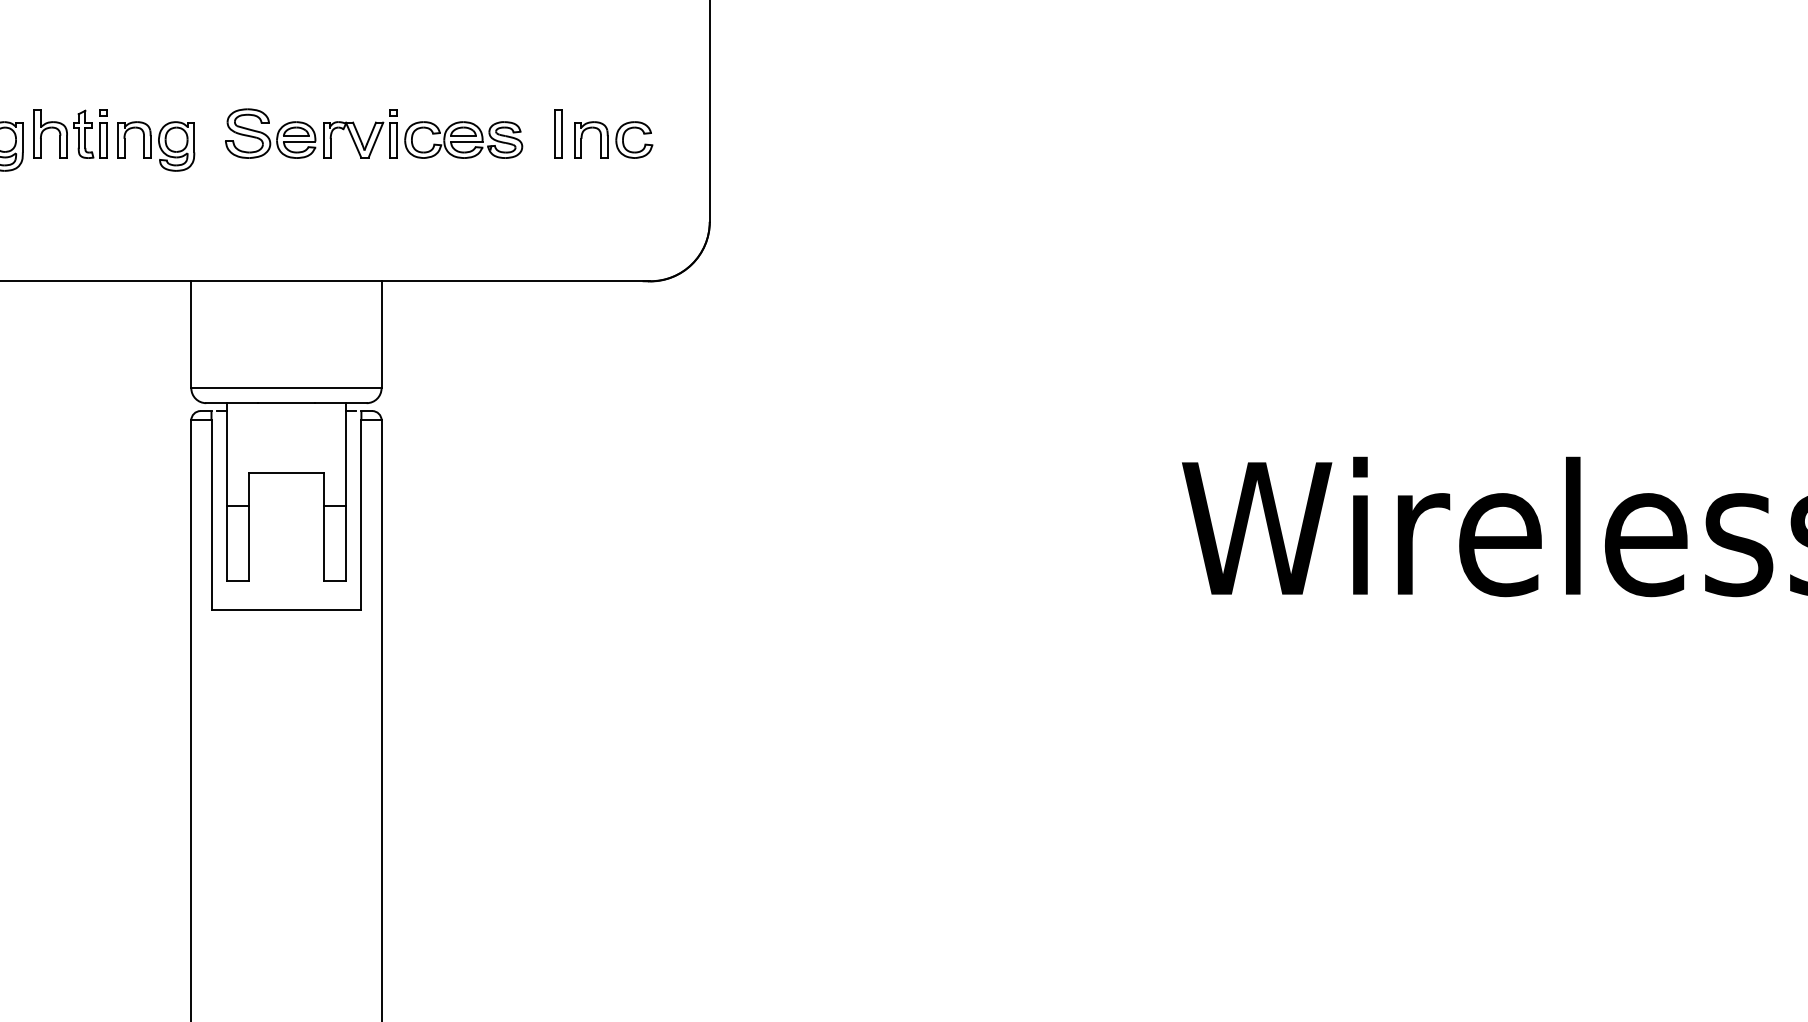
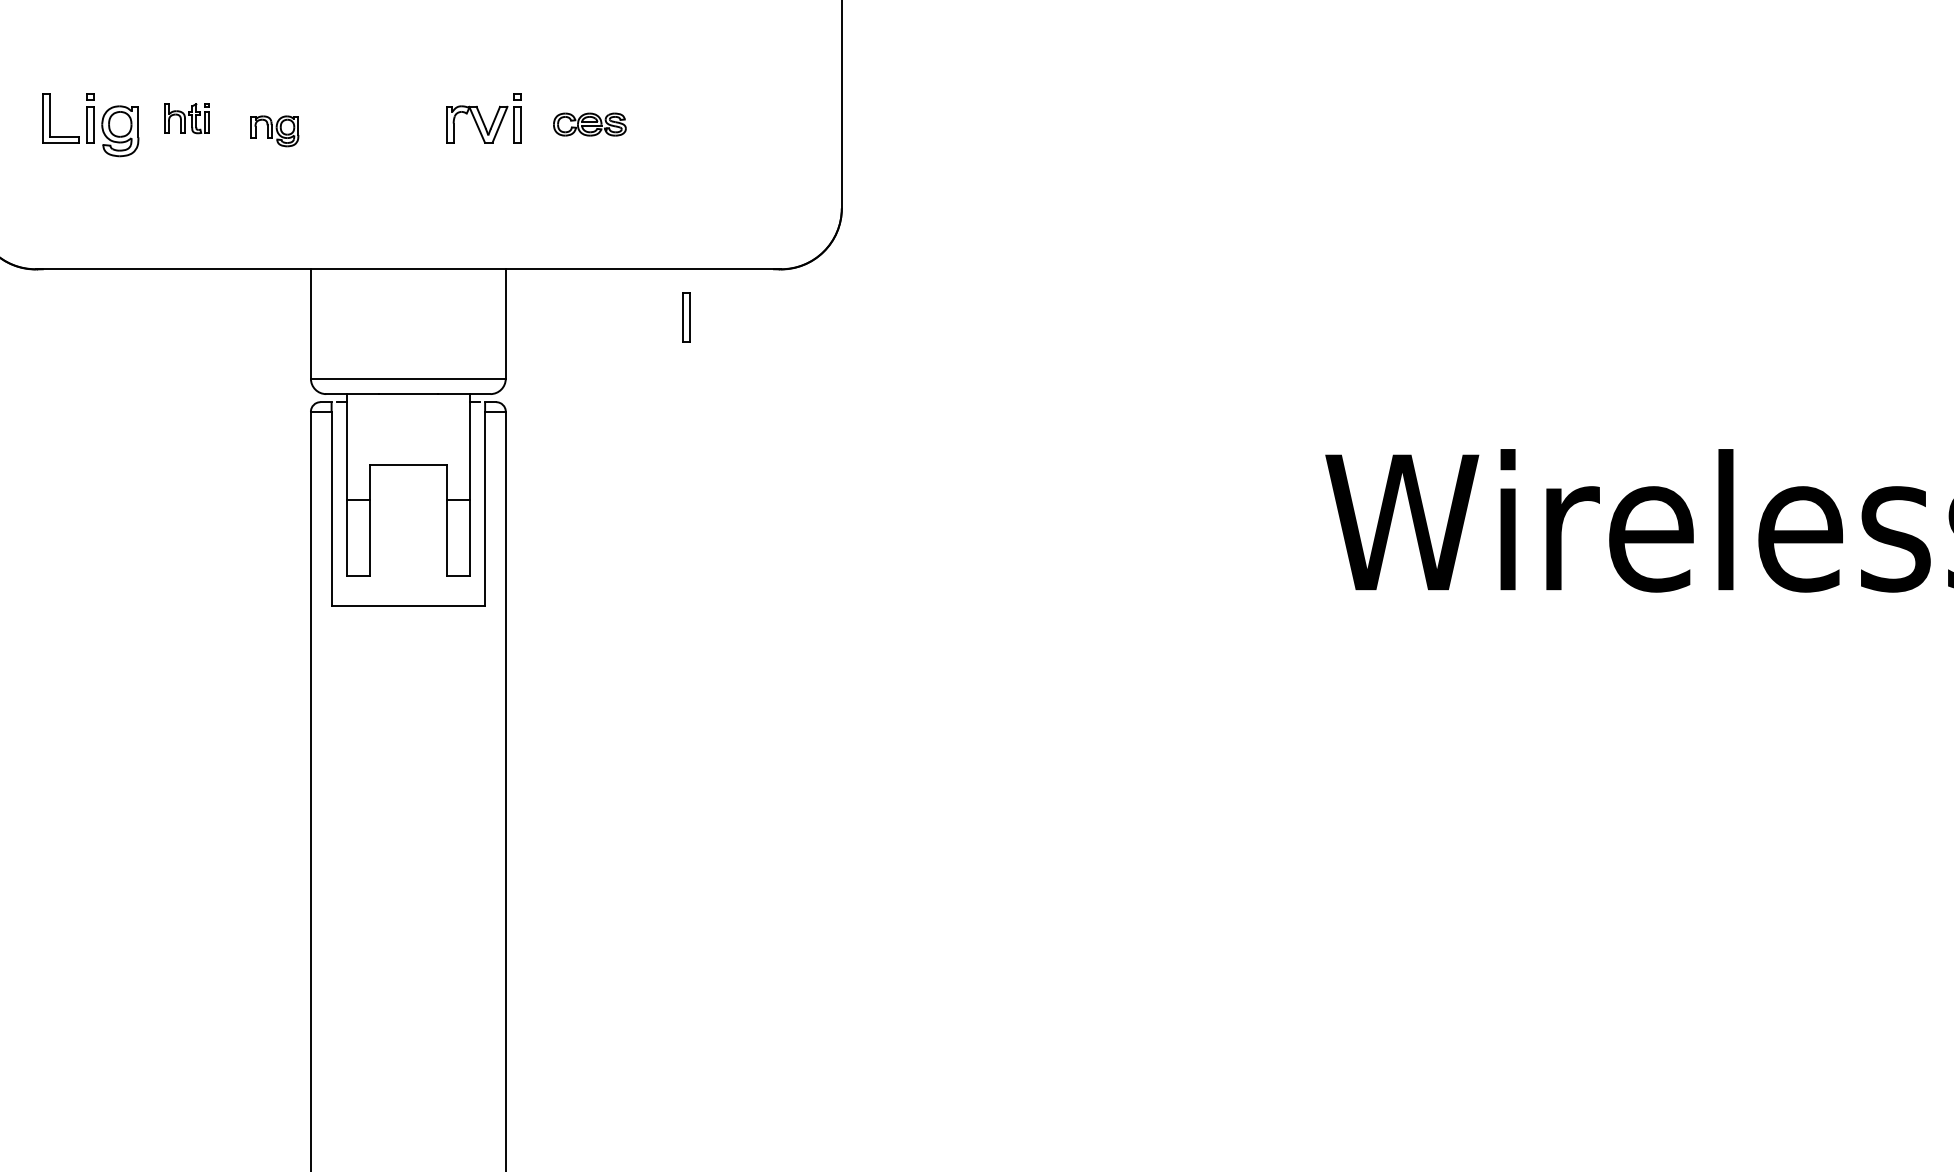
part: (269, 133) -> (391, 117), removed
part: (69, 134) -> (186, 118), size x0.6
part: (558, 134) -> (686, 317), moved
part: (463, 139) -> (589, 124), size x0.6
part: (613, 139) -> (743, 124), removed
part: (155, 146) -> (274, 131), size x0.6

